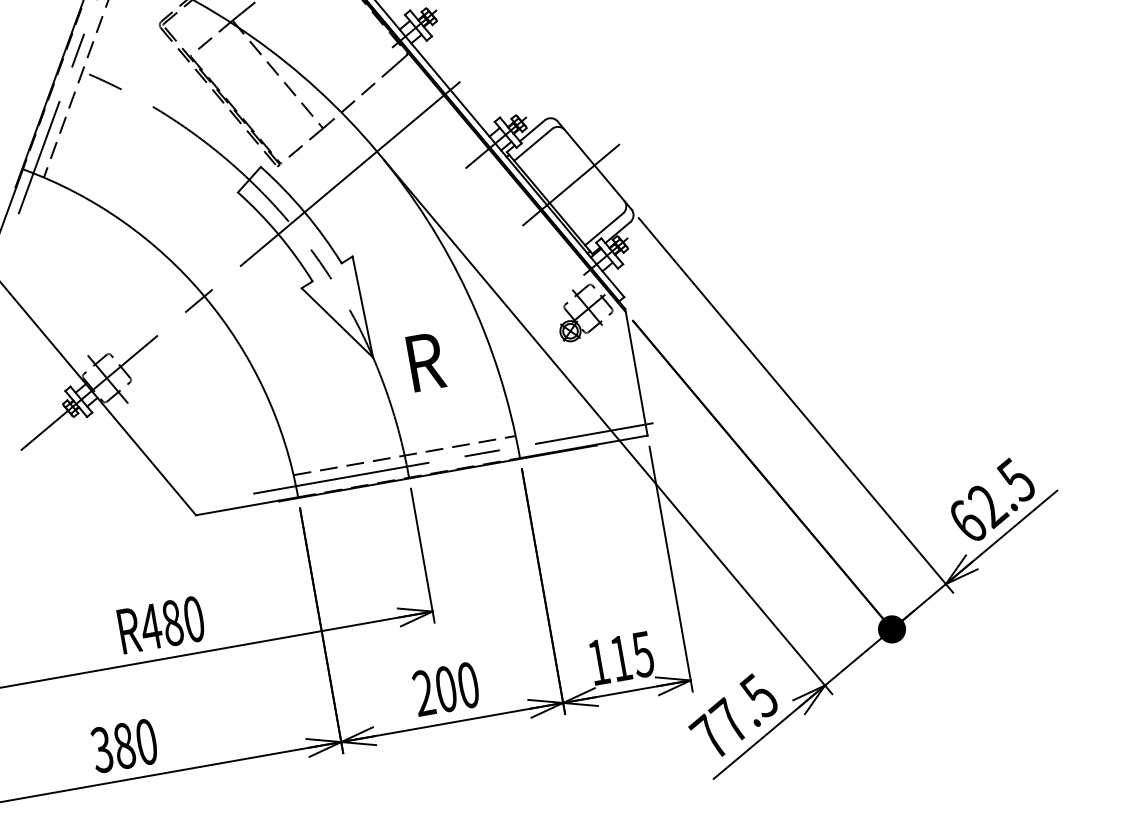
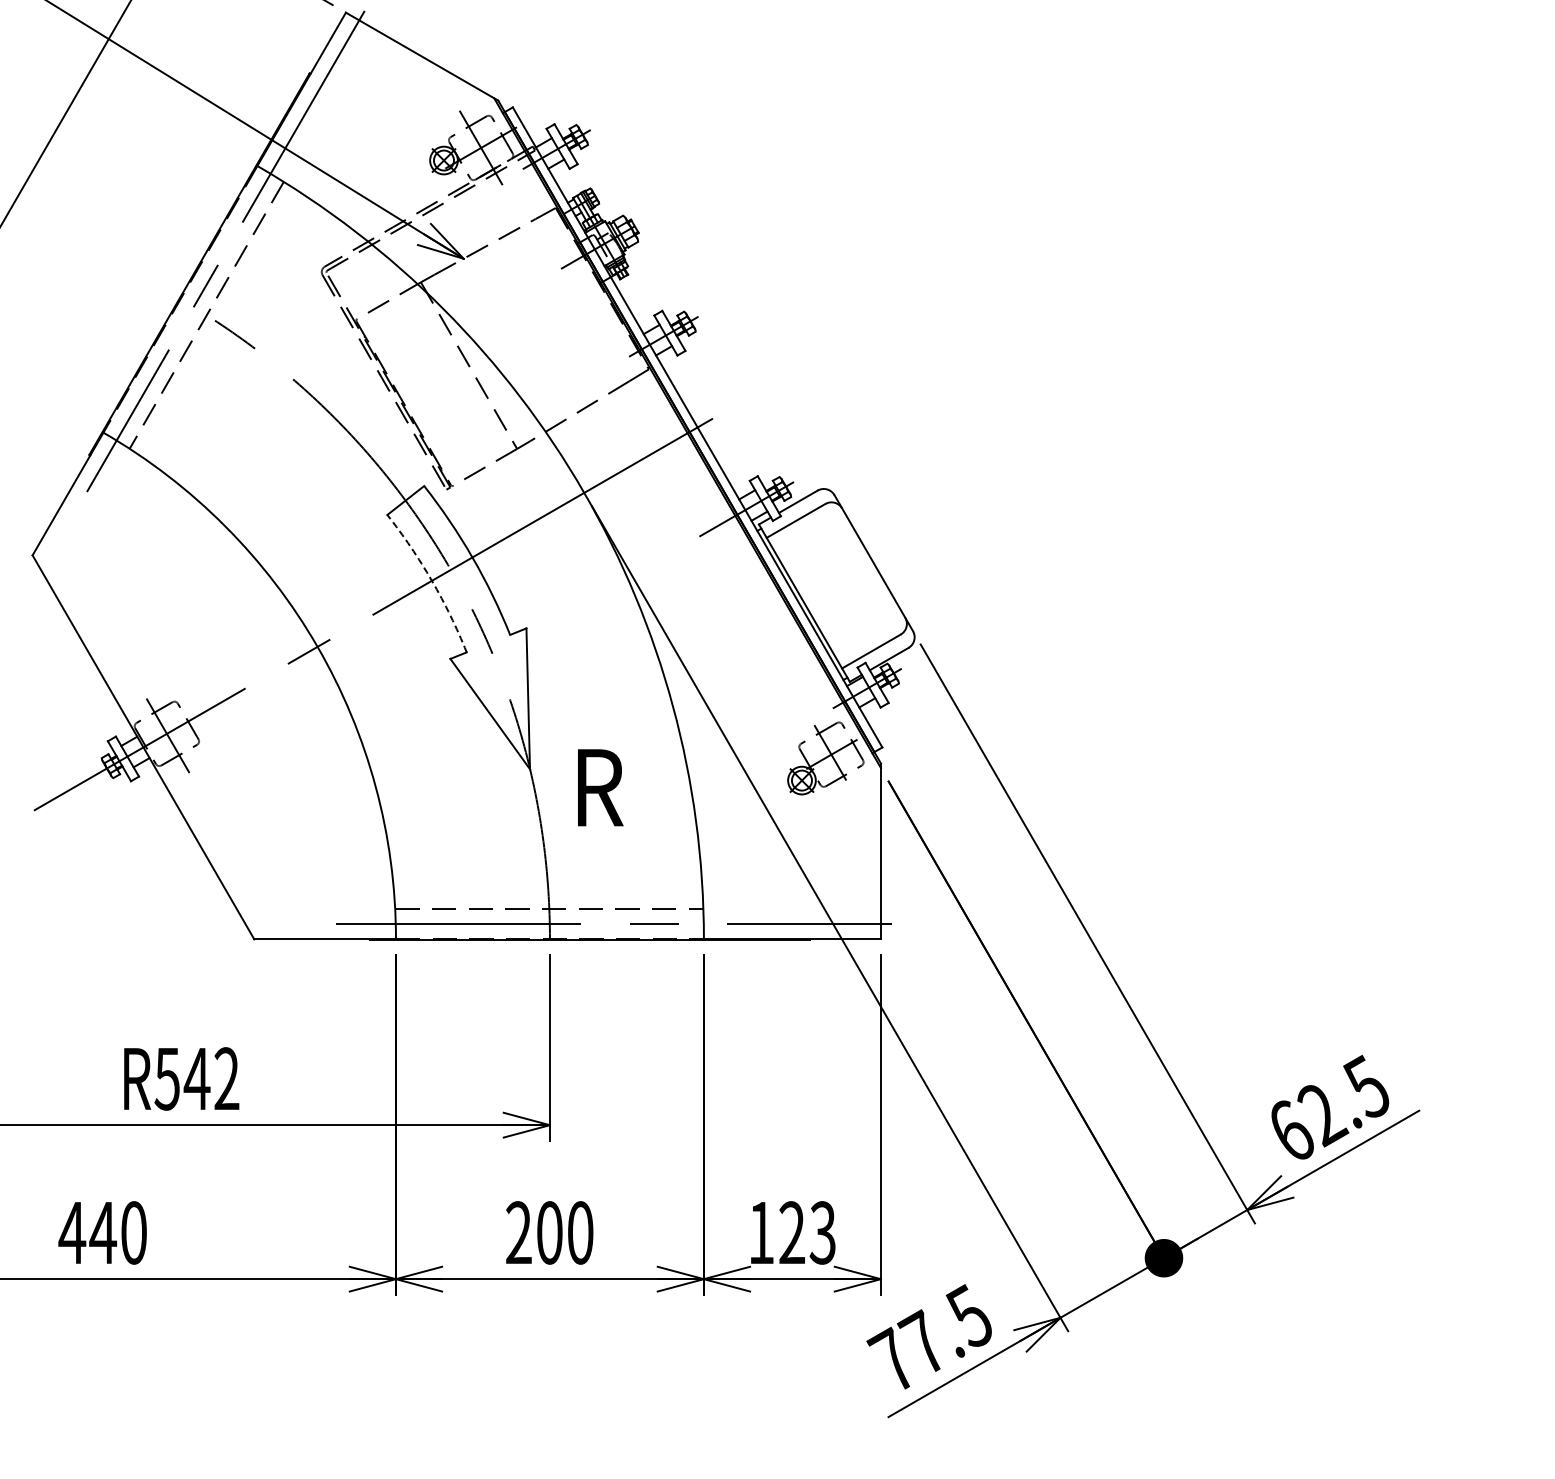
line: (571, 184) -> (837, 583), removed
arc: (278, 234) -> (431, 580), solid -> dashed
text: (172, 622) -> (196, 1078), R480 -> R542
text: (631, 656) -> (807, 1232), 115 -> 123
text: (113, 747) -> (87, 1232), 380 -> 440

